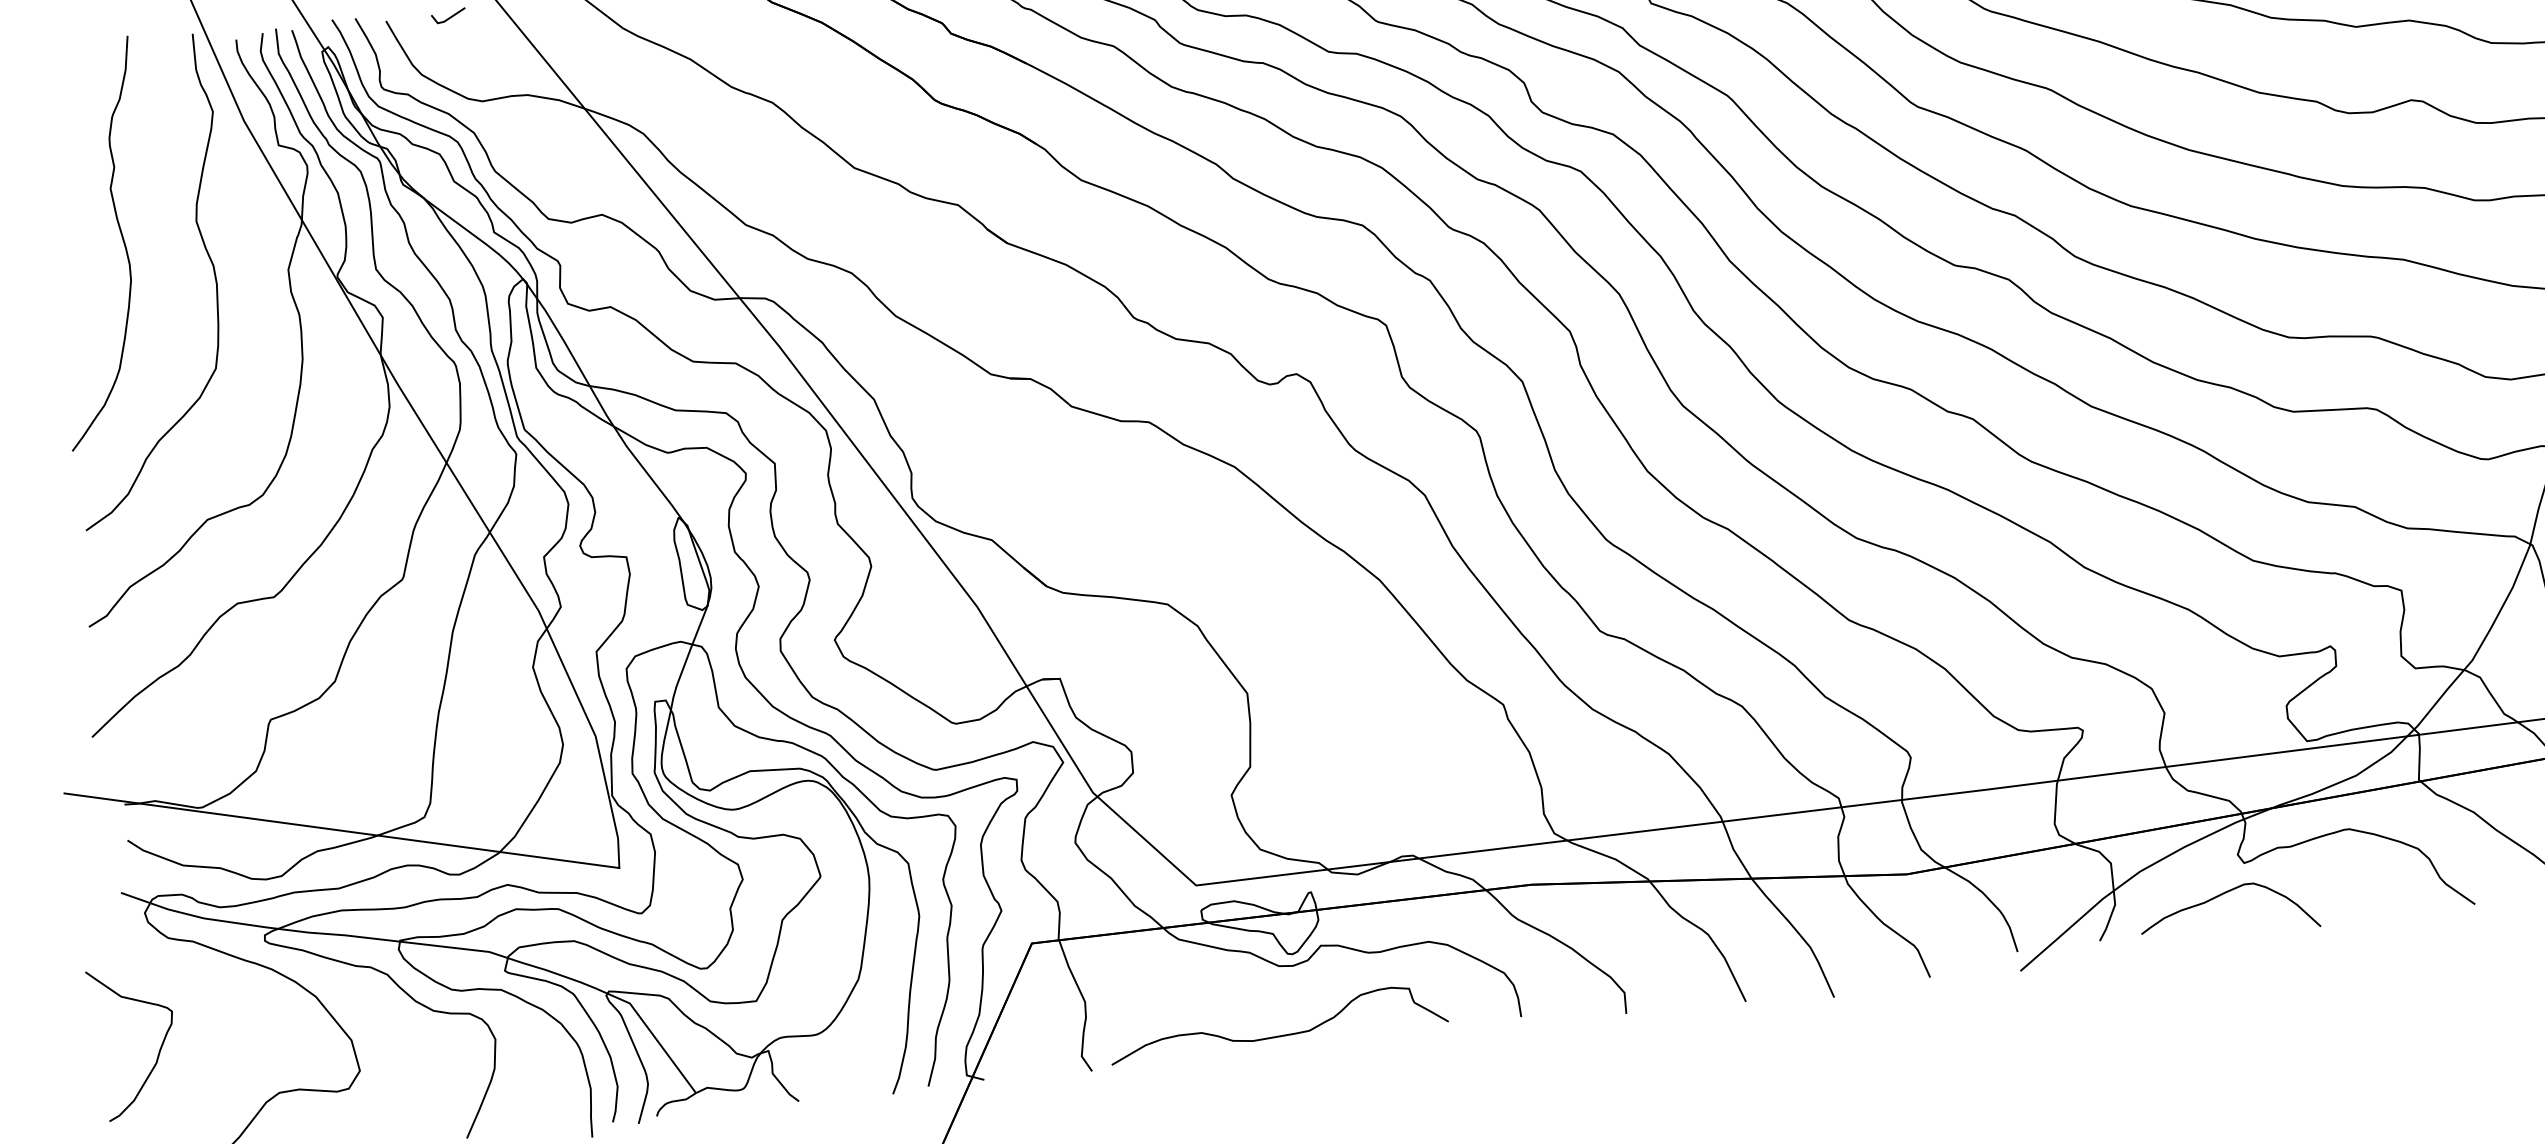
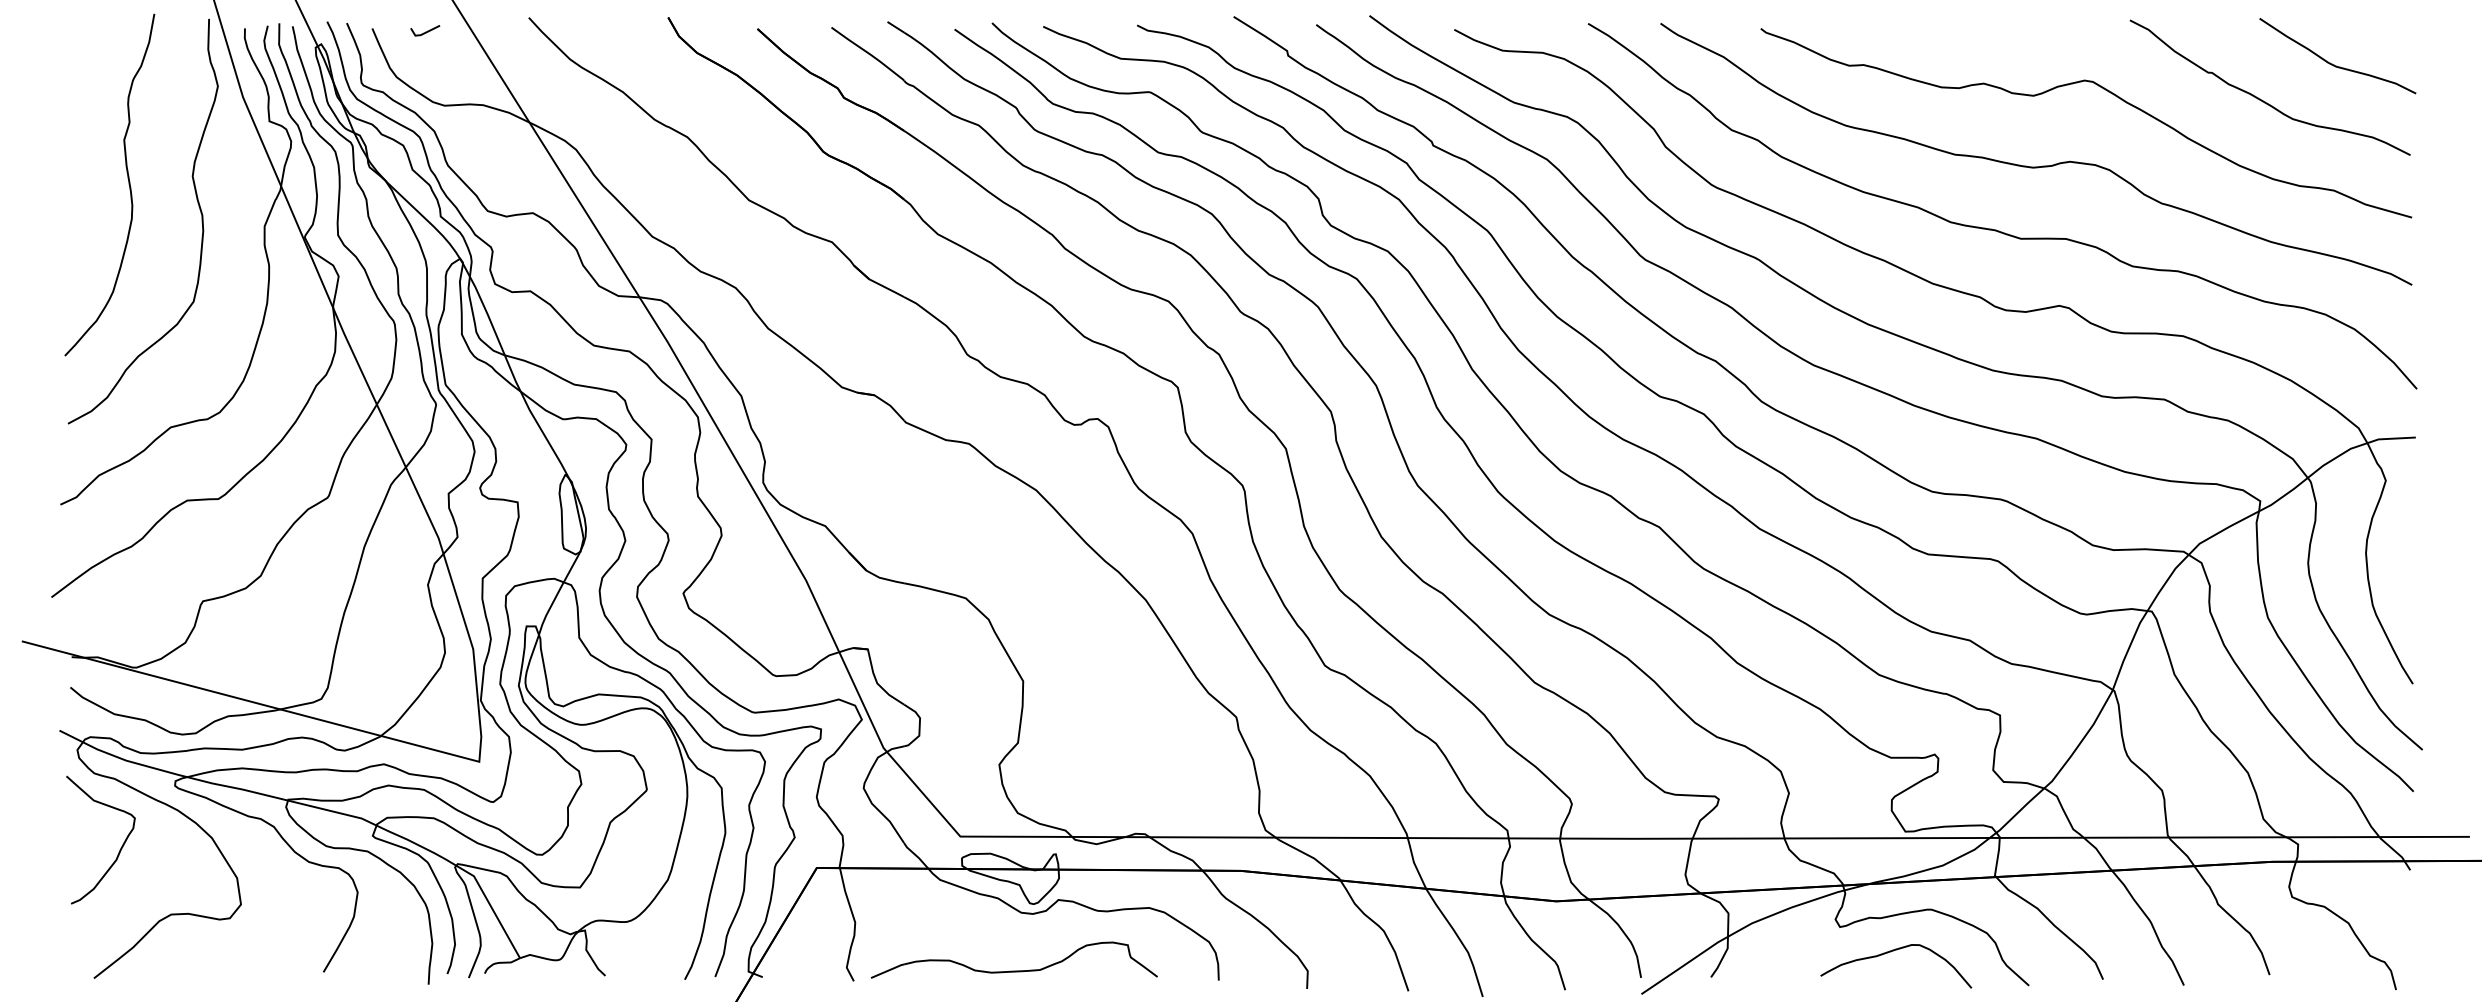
curve: (2220, 896) -> (1890, 952), moved
curve: (158, 1050) -> (119, 849), moved

